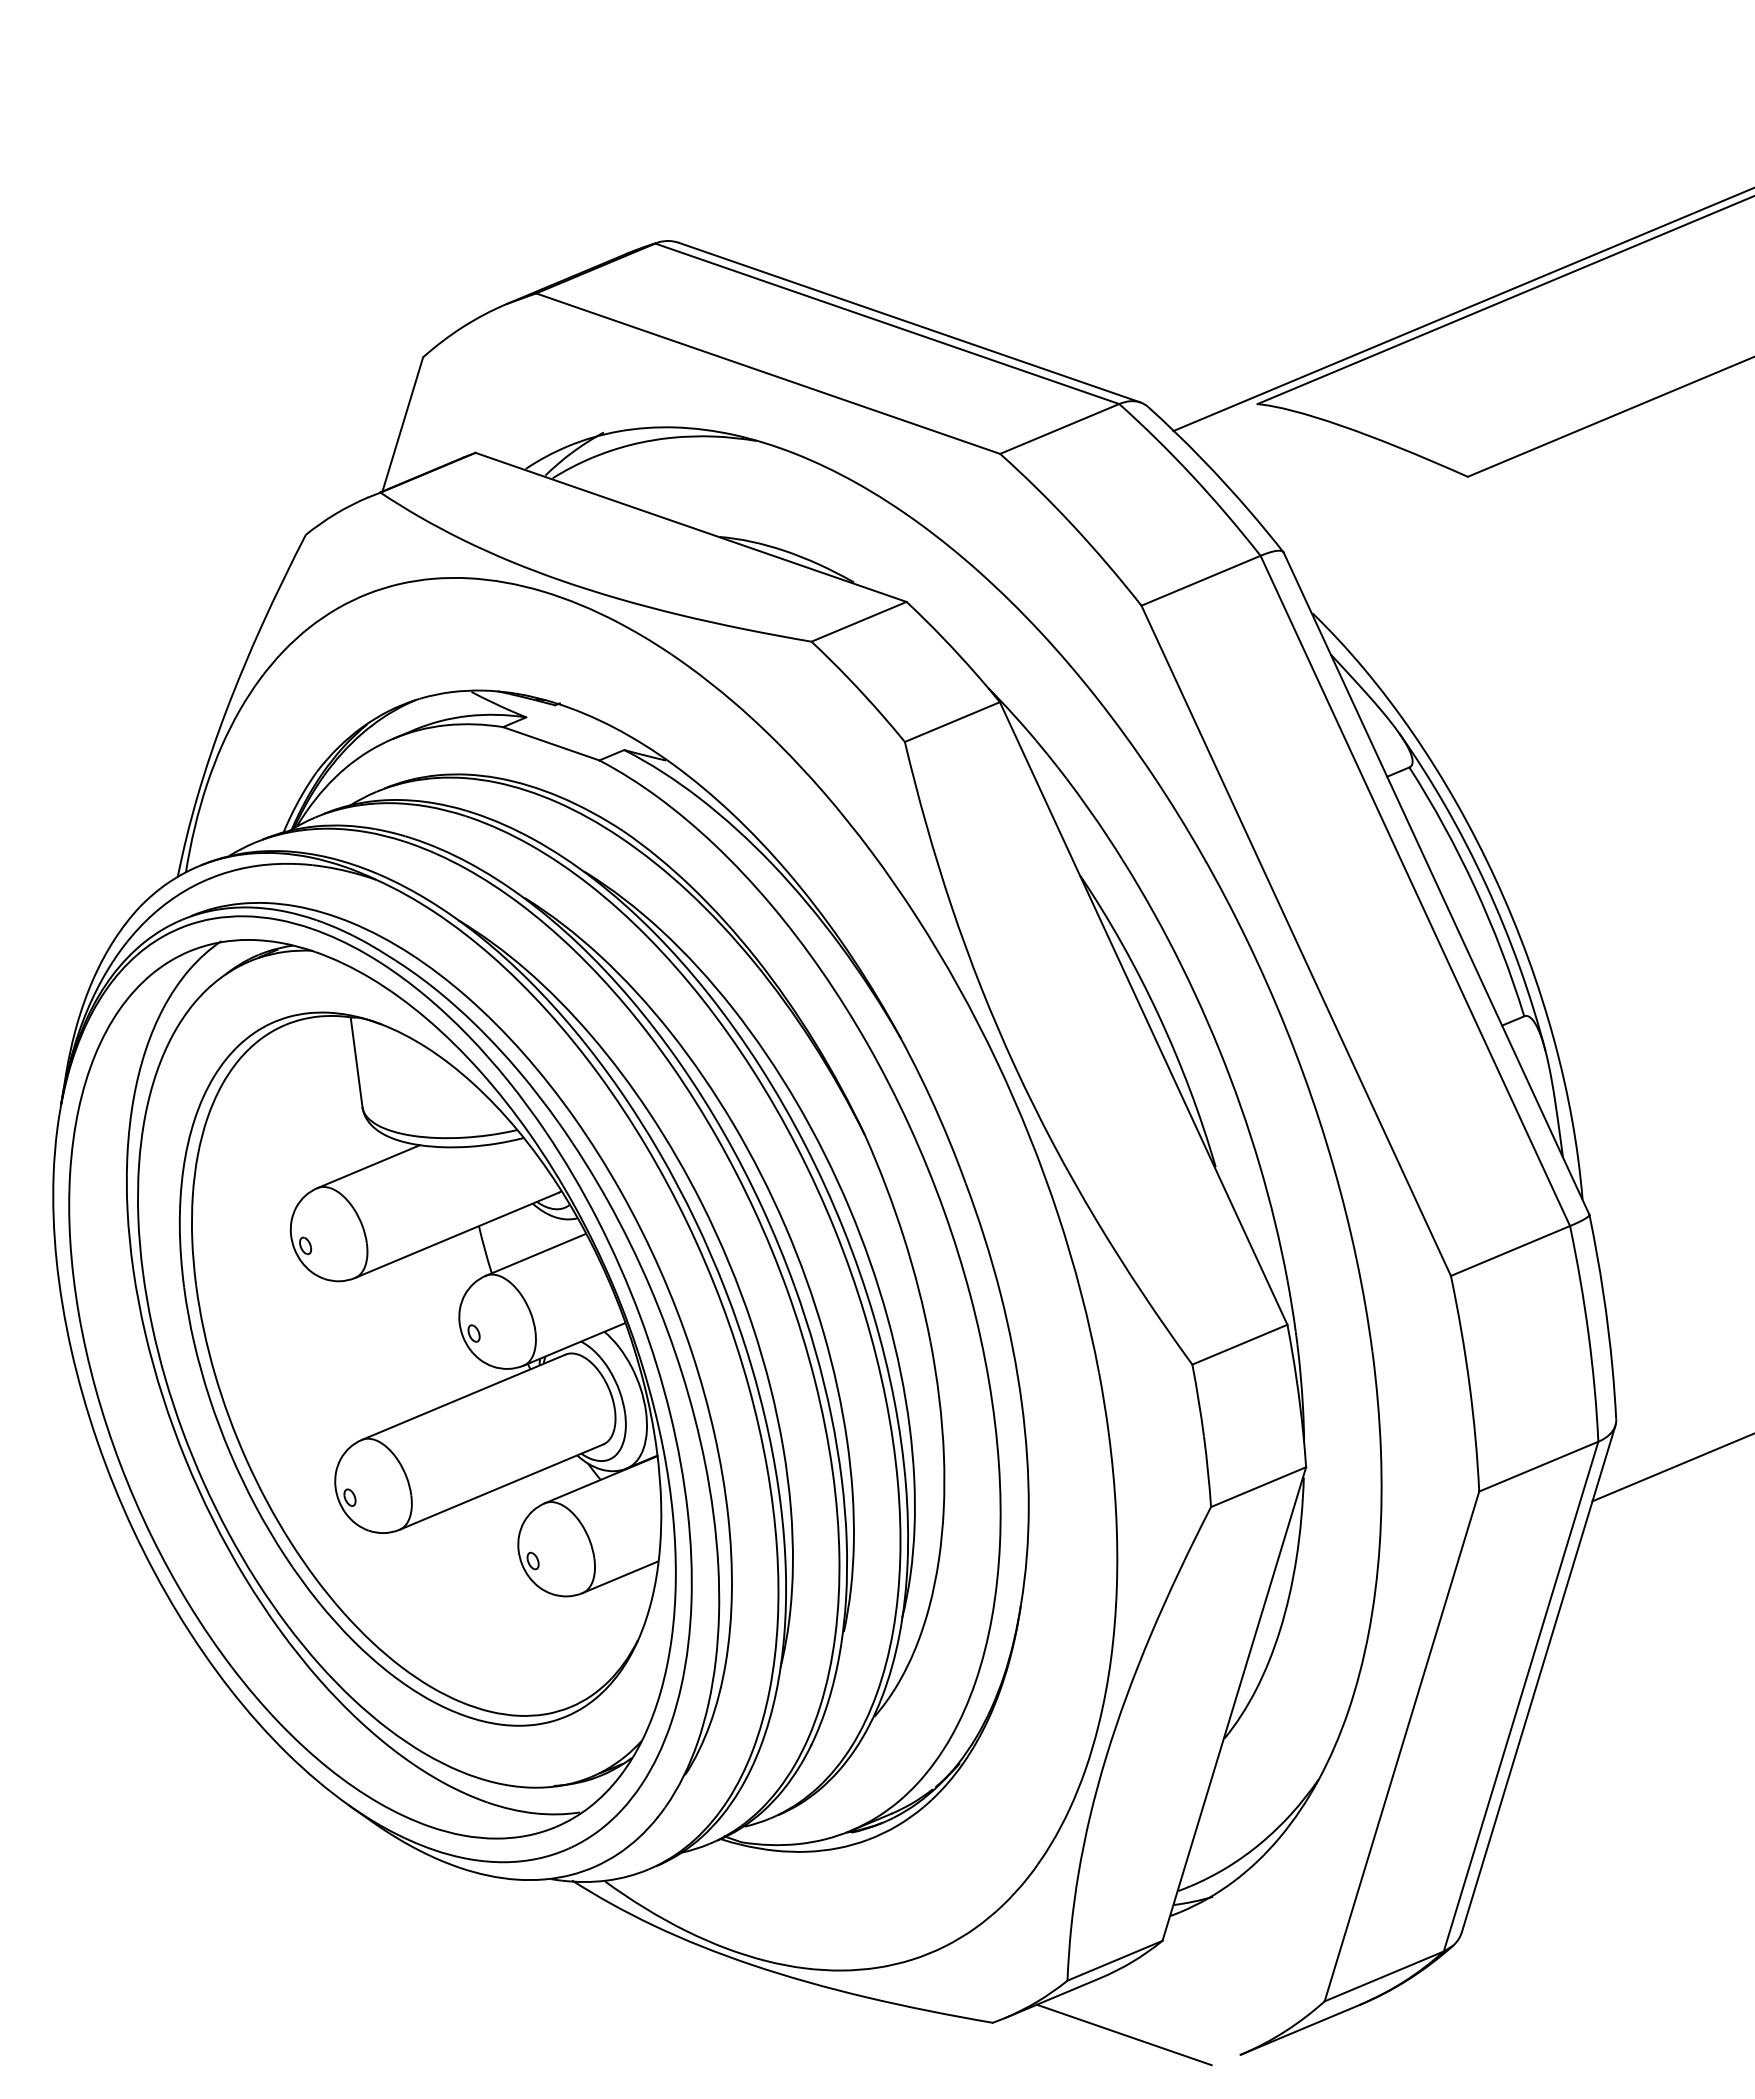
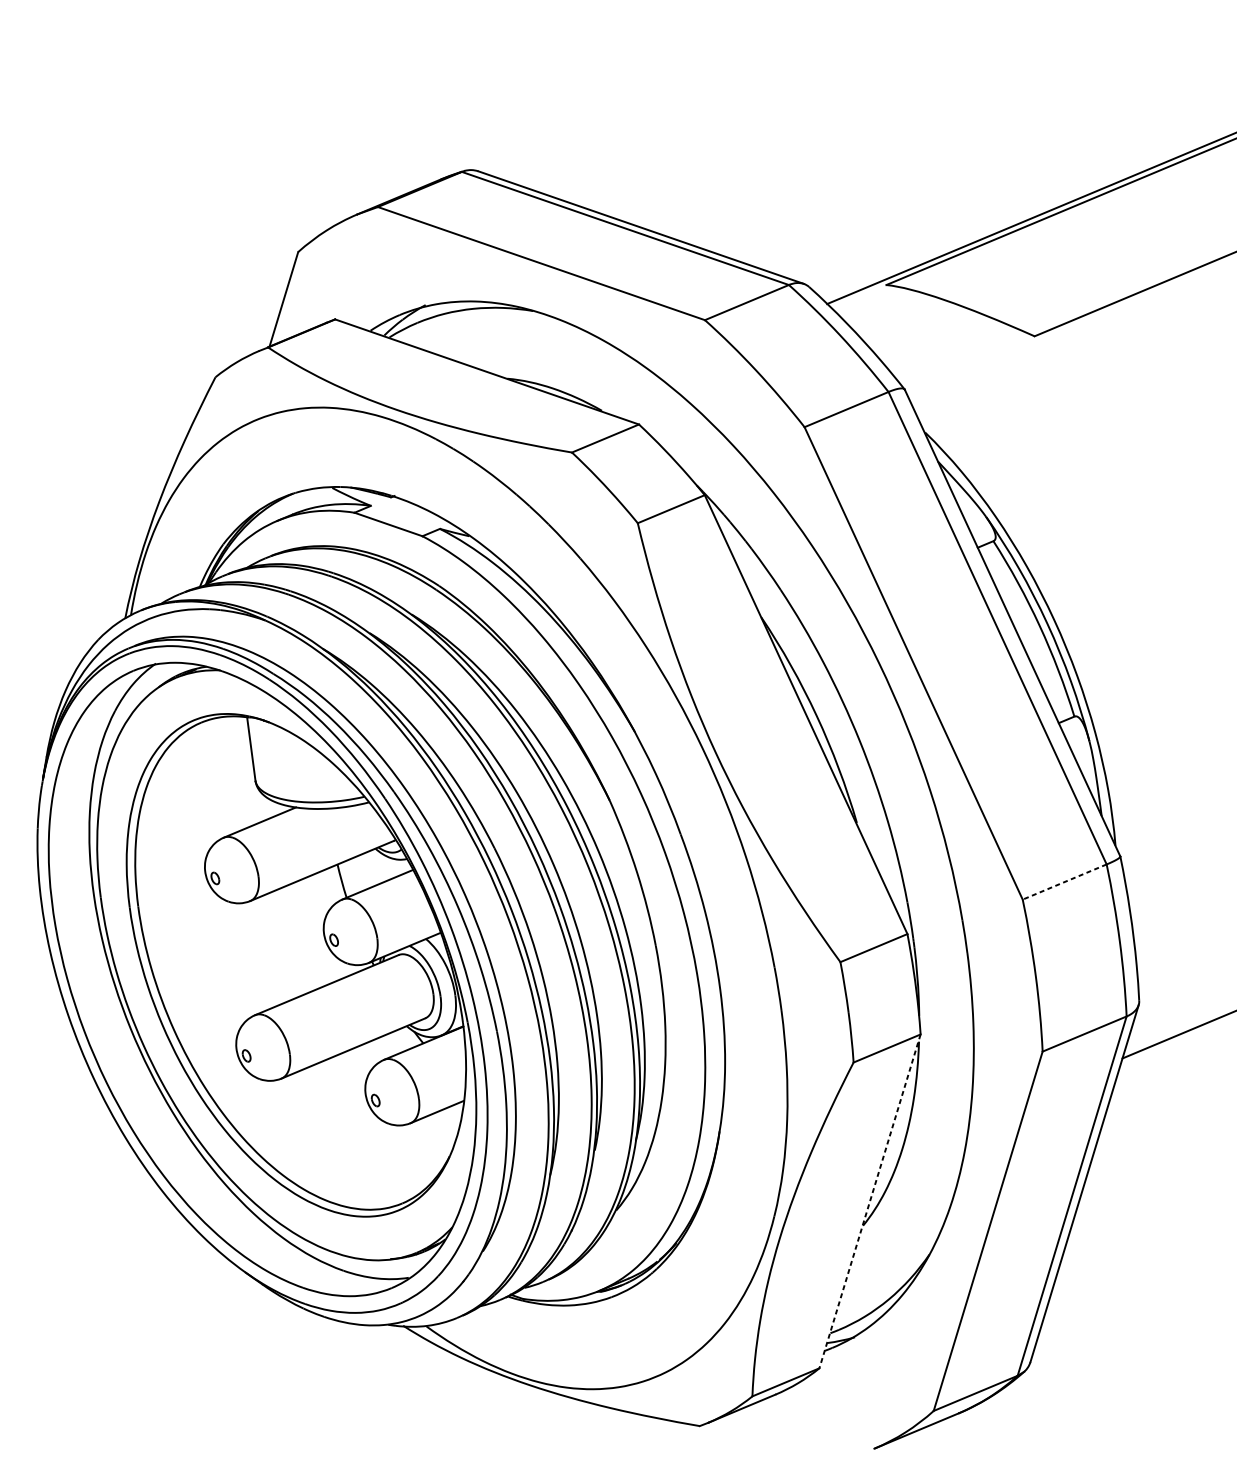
line: (1510, 1251) -> (1064, 882), solid -> dashed
line: (1234, 1704) -> (870, 1201), solid -> dashed
line: (1123, 2034) -> (791, 1434), removed

